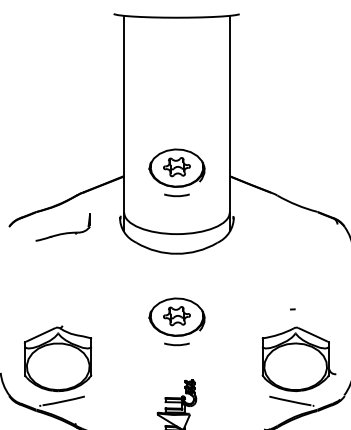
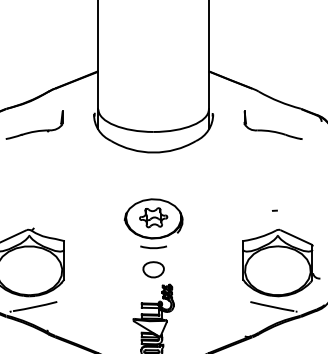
part: (176, 172) -> (153, 67), removed
part: (290, 227) -> (272, 125), added
part: (176, 365) -> (153, 269), added

